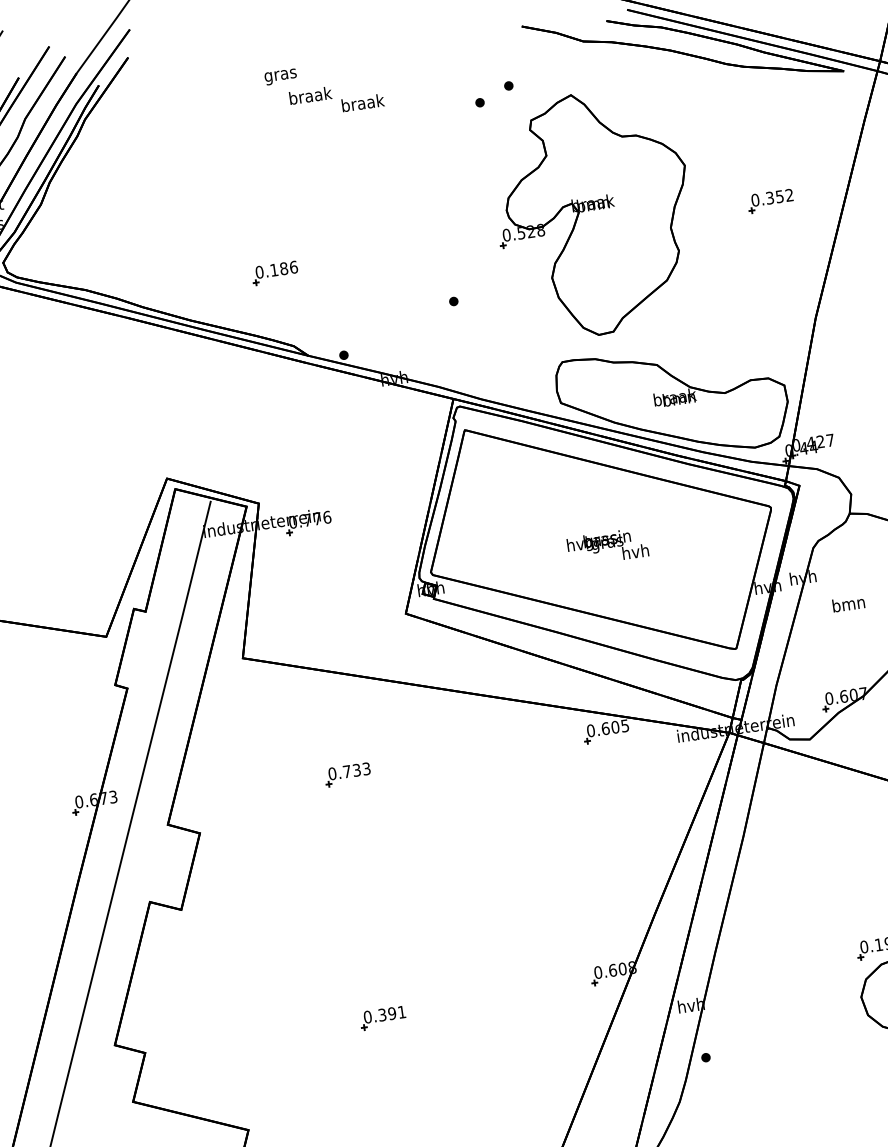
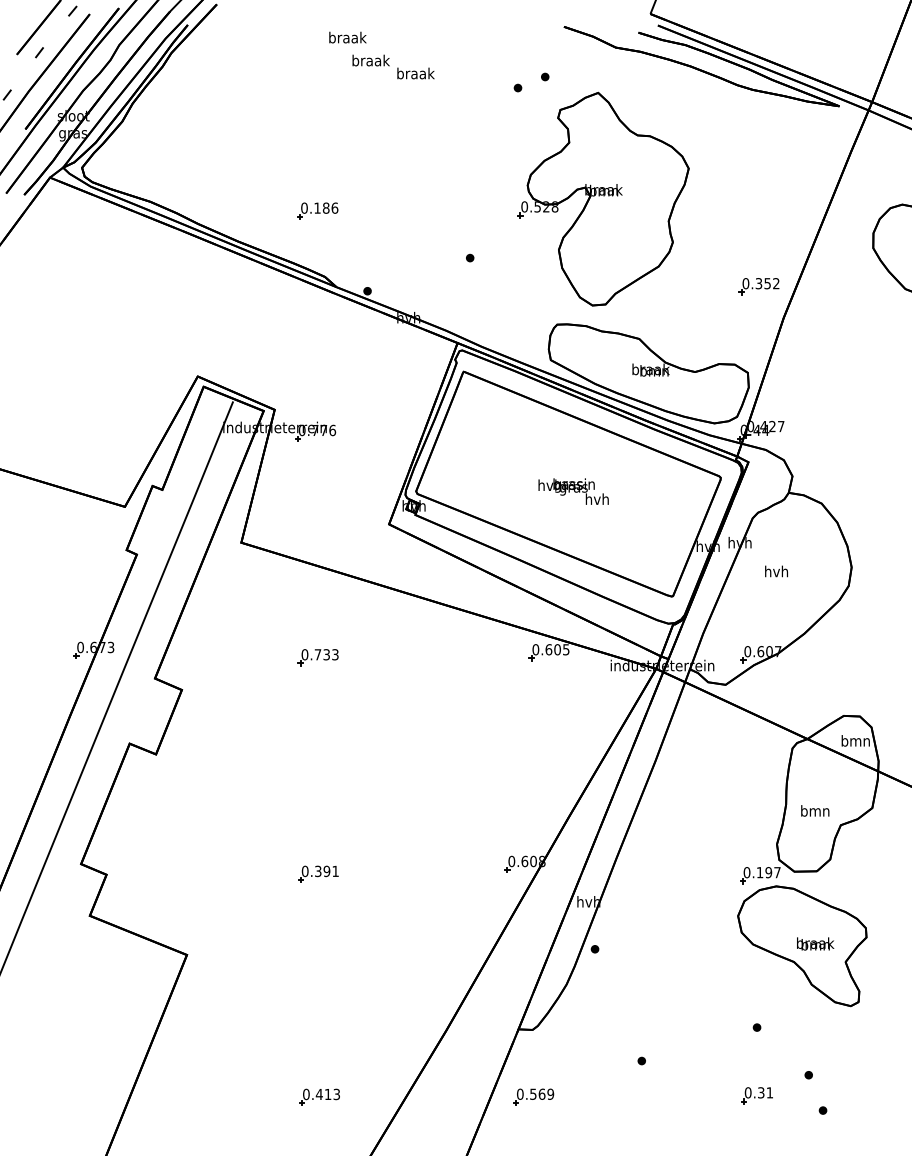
text: (280, 74) -> (347, 38), gras -> braak
part: (769, 201) -> (758, 286), moved
text: (848, 603) -> (776, 571), bmn -> hvh

